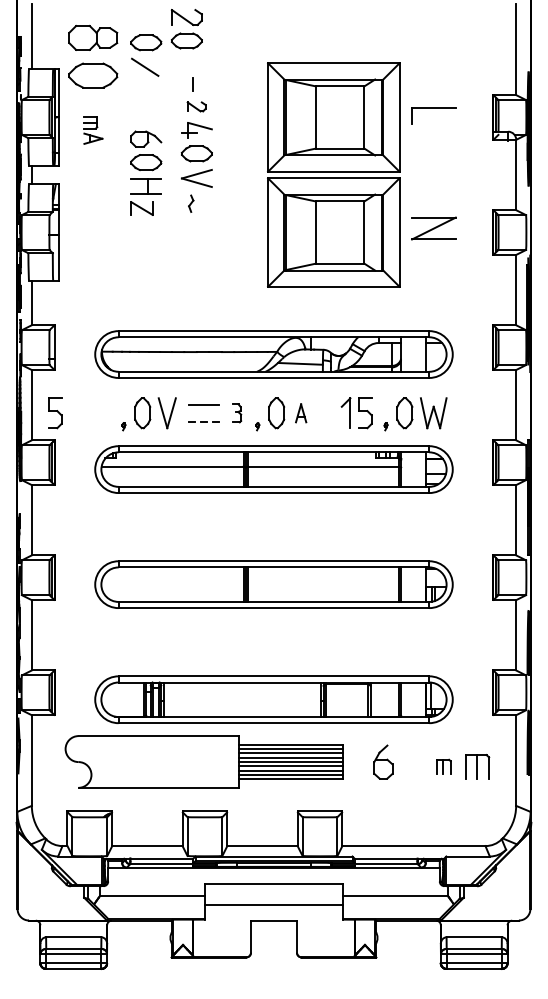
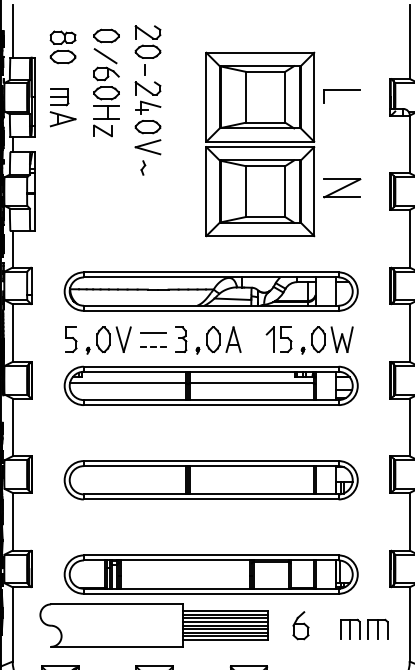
part: (186, 29) -> (147, 42), moved
part: (93, 56) -> (63, 47), size x0.62
part: (196, 106) -> (147, 88), size x1.67
part: (93, 130) -> (63, 107), size x1.67
part: (146, 172) -> (106, 101), moved
part: (55, 413) -> (71, 339), moved
part: (237, 413) -> (181, 339), size x1.67
part: (300, 413) -> (232, 339), size x1.67
part: (443, 766) -> (350, 629), size x1.67

